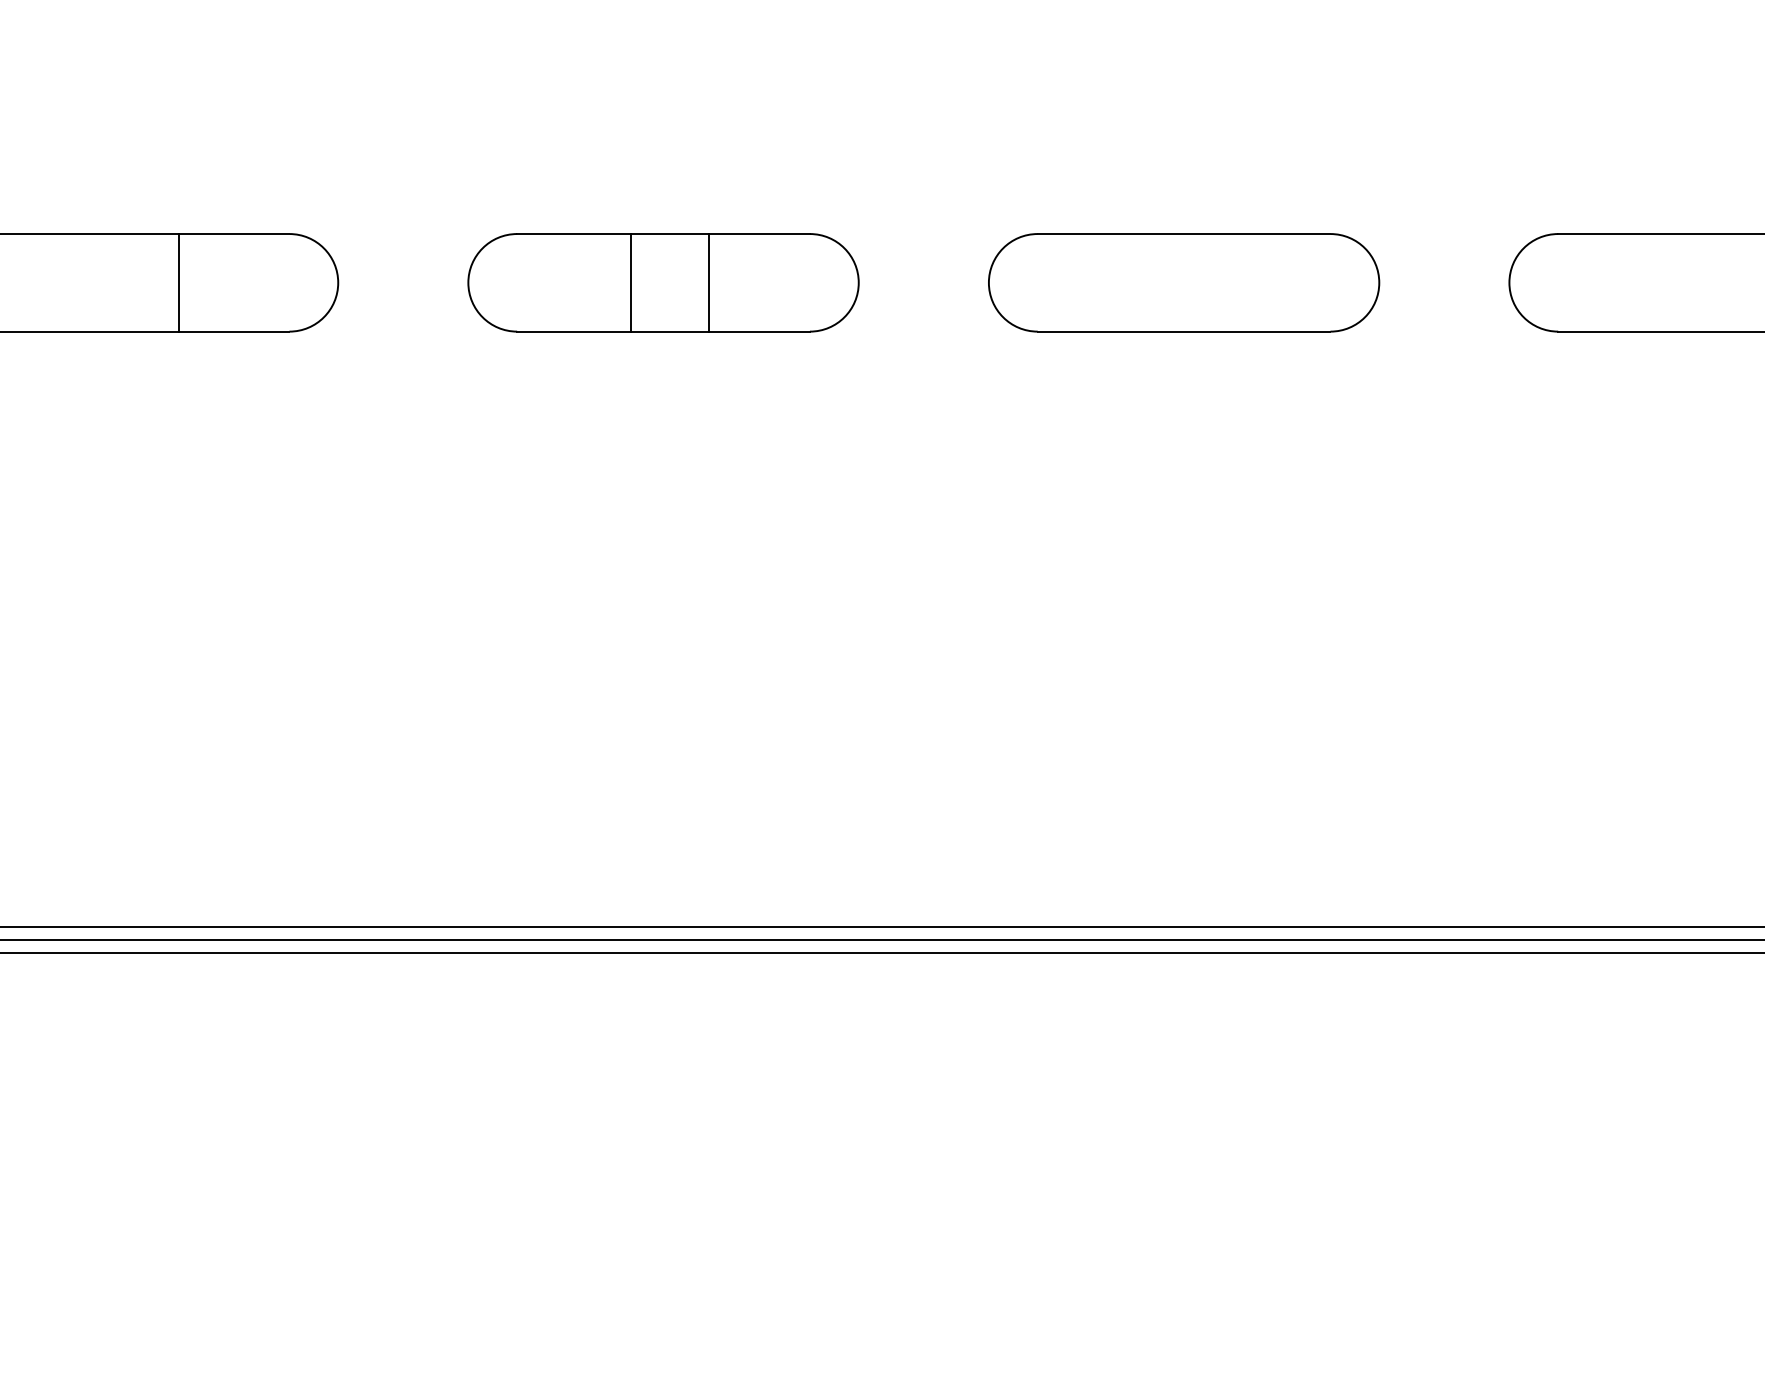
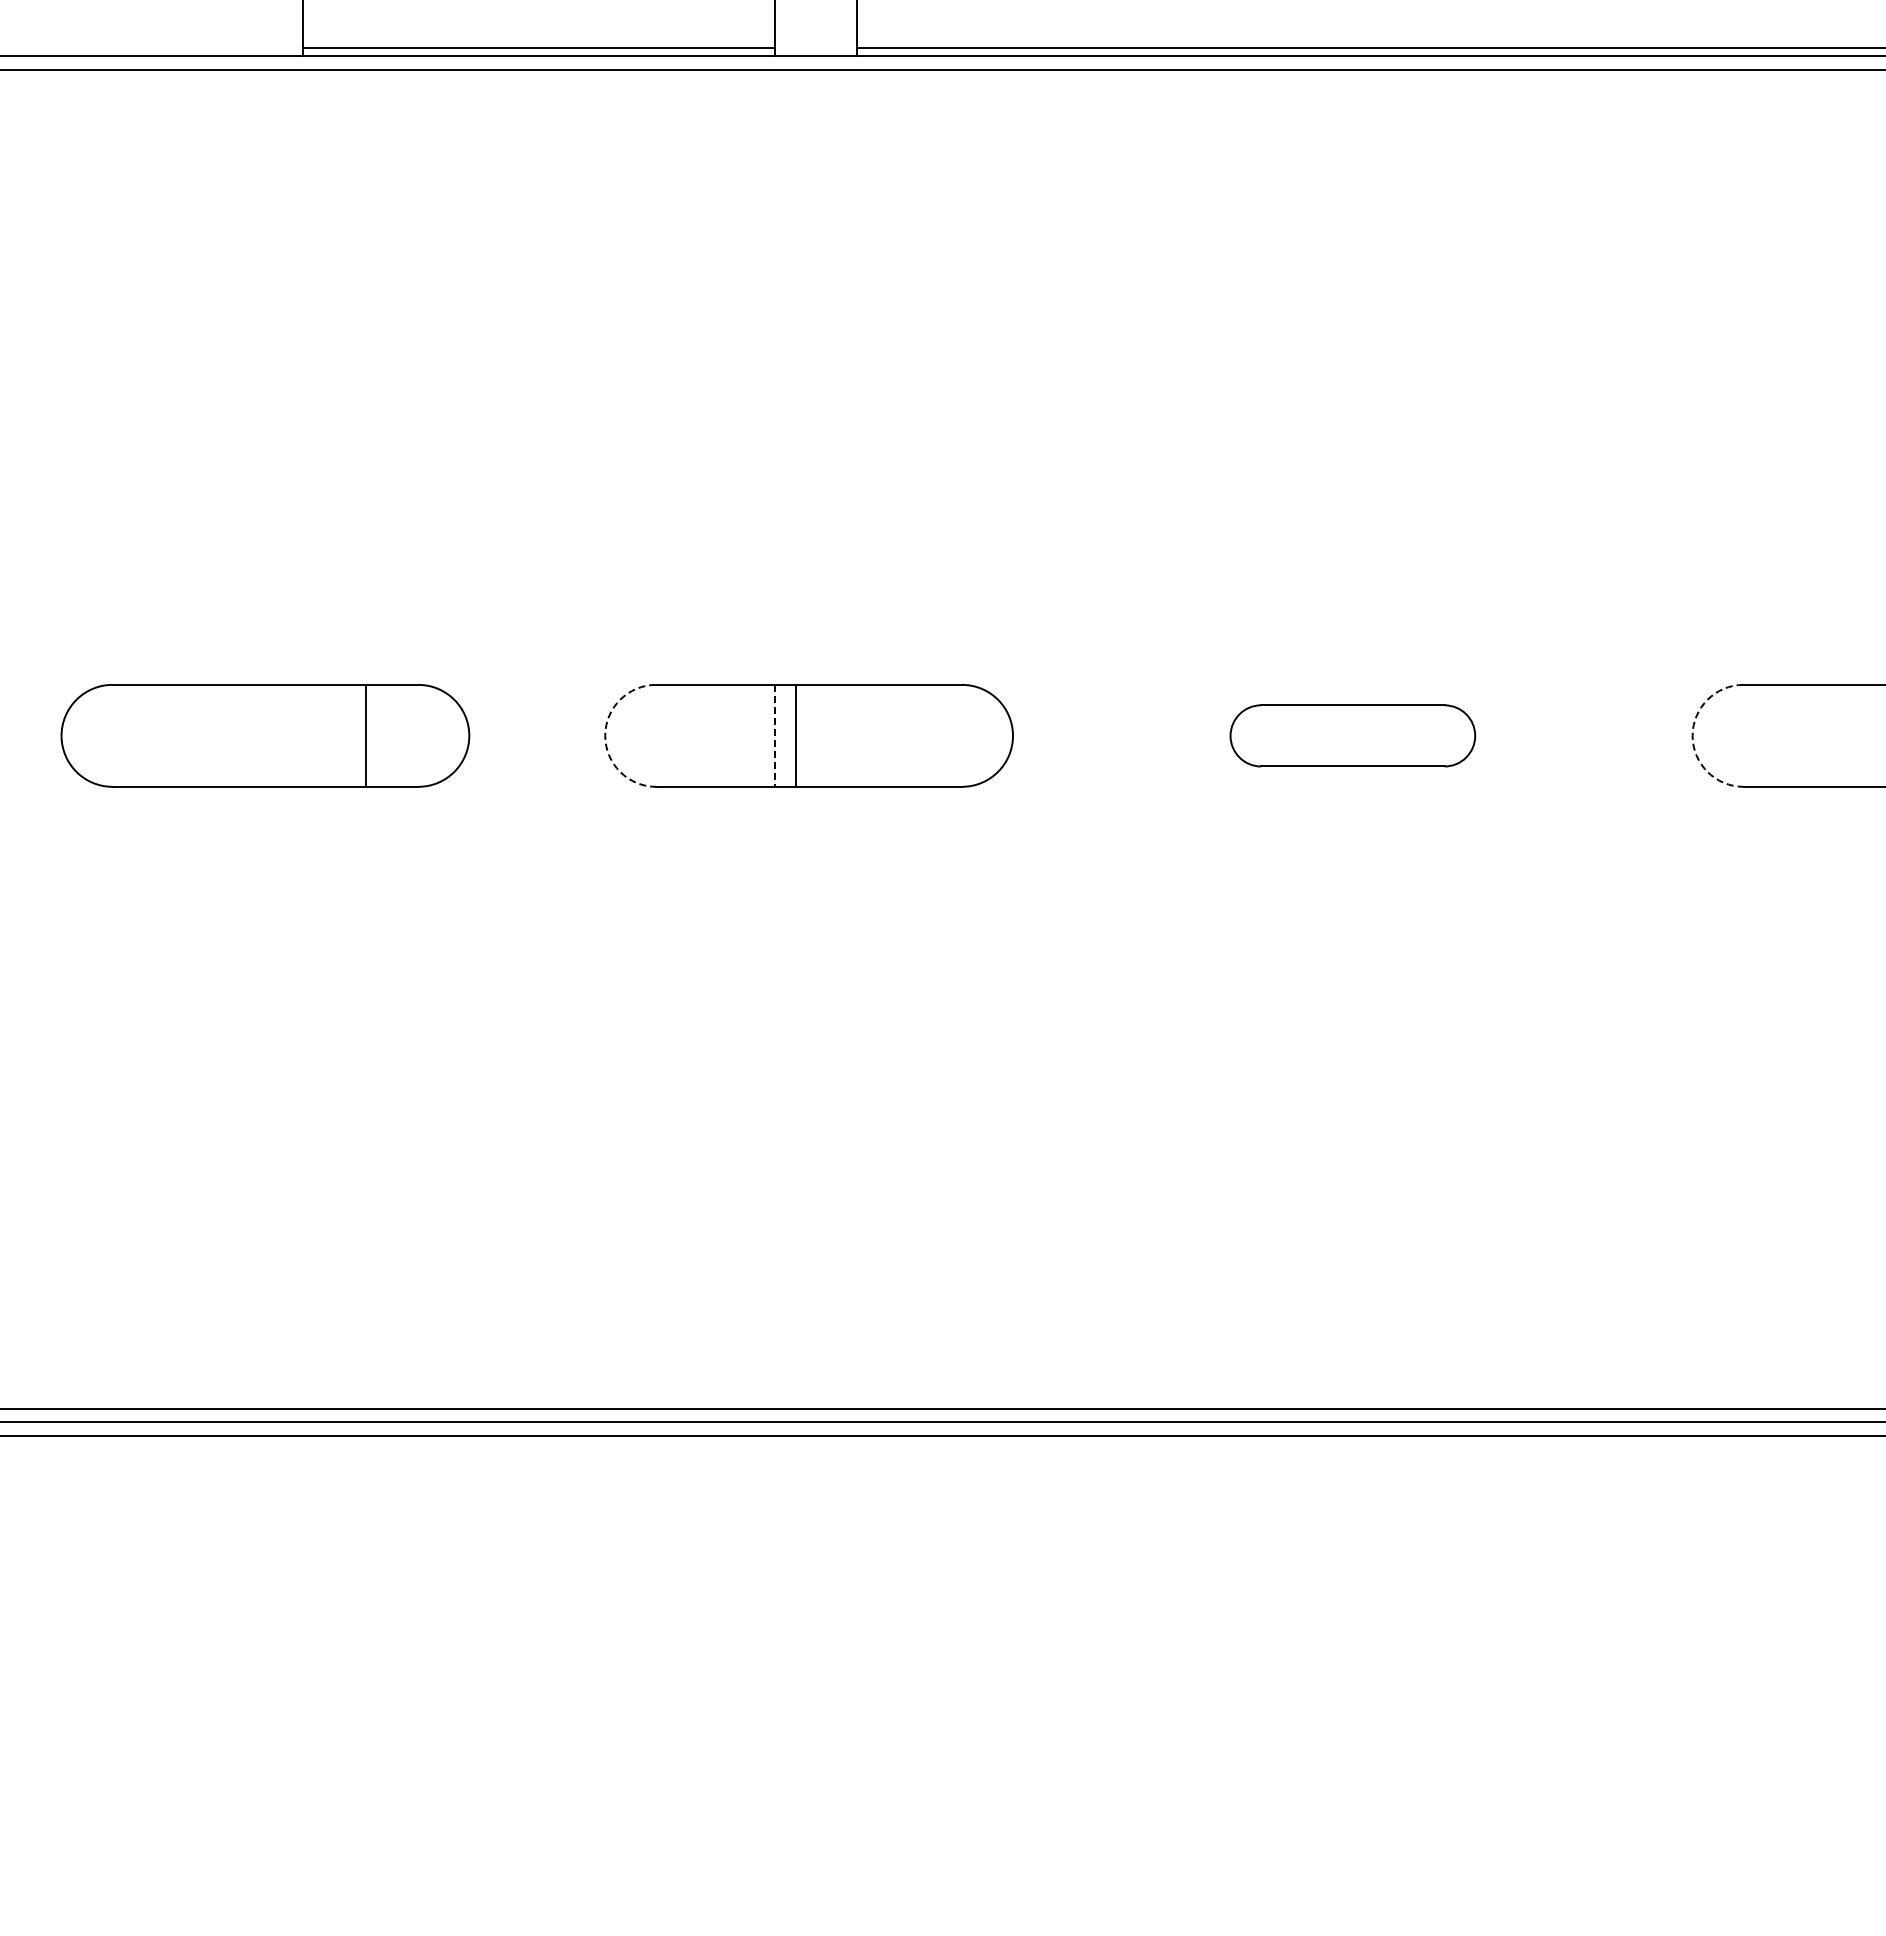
line: (178, 282) -> (365, 735), moved
arc: (468, 282) -> (605, 735), solid -> dashed
line: (631, 282) -> (775, 735), solid -> dashed
line: (708, 282) -> (795, 735), moved
part: (1183, 282) -> (1352, 735), size x0.6
arc: (1509, 282) -> (1692, 735), solid -> dashed

